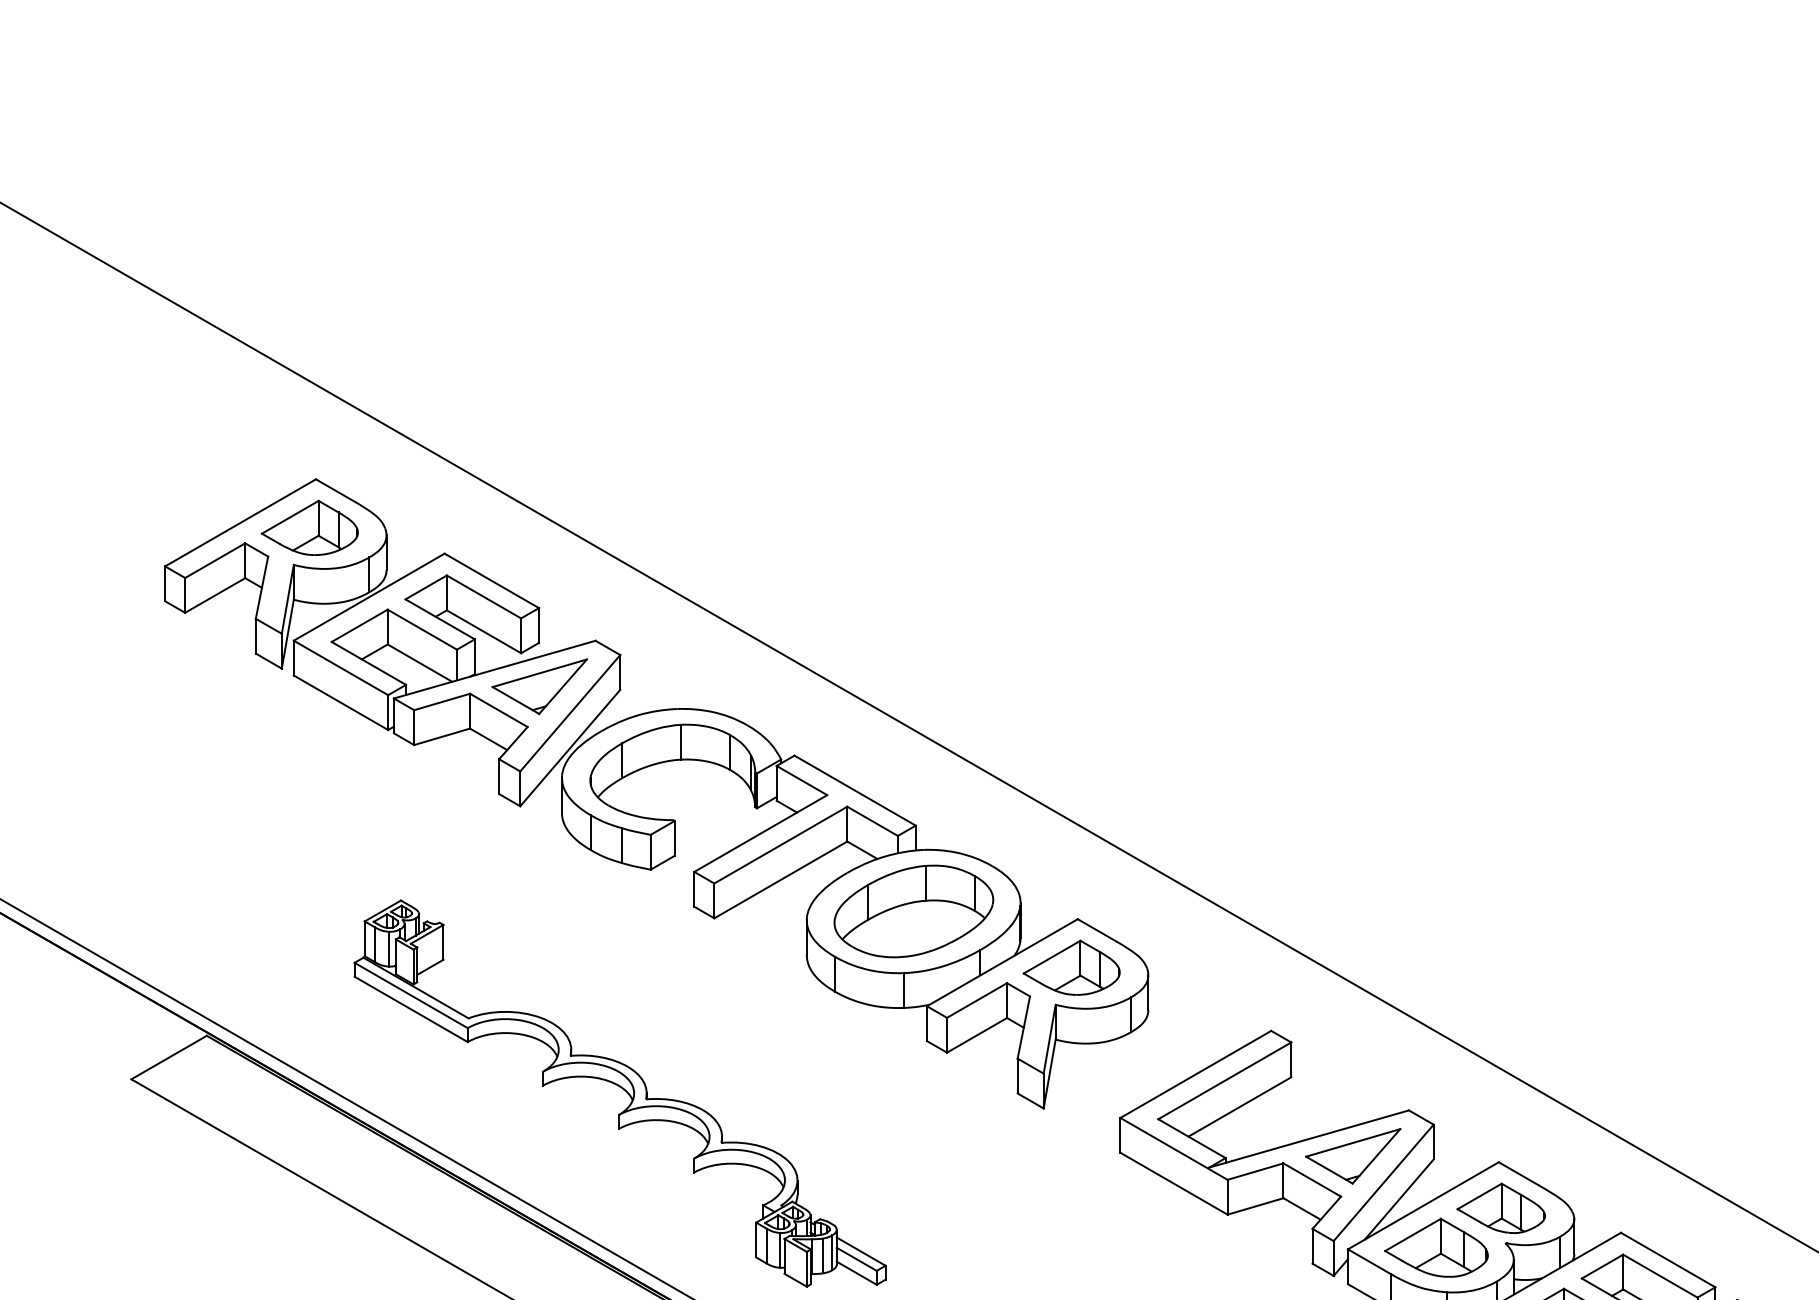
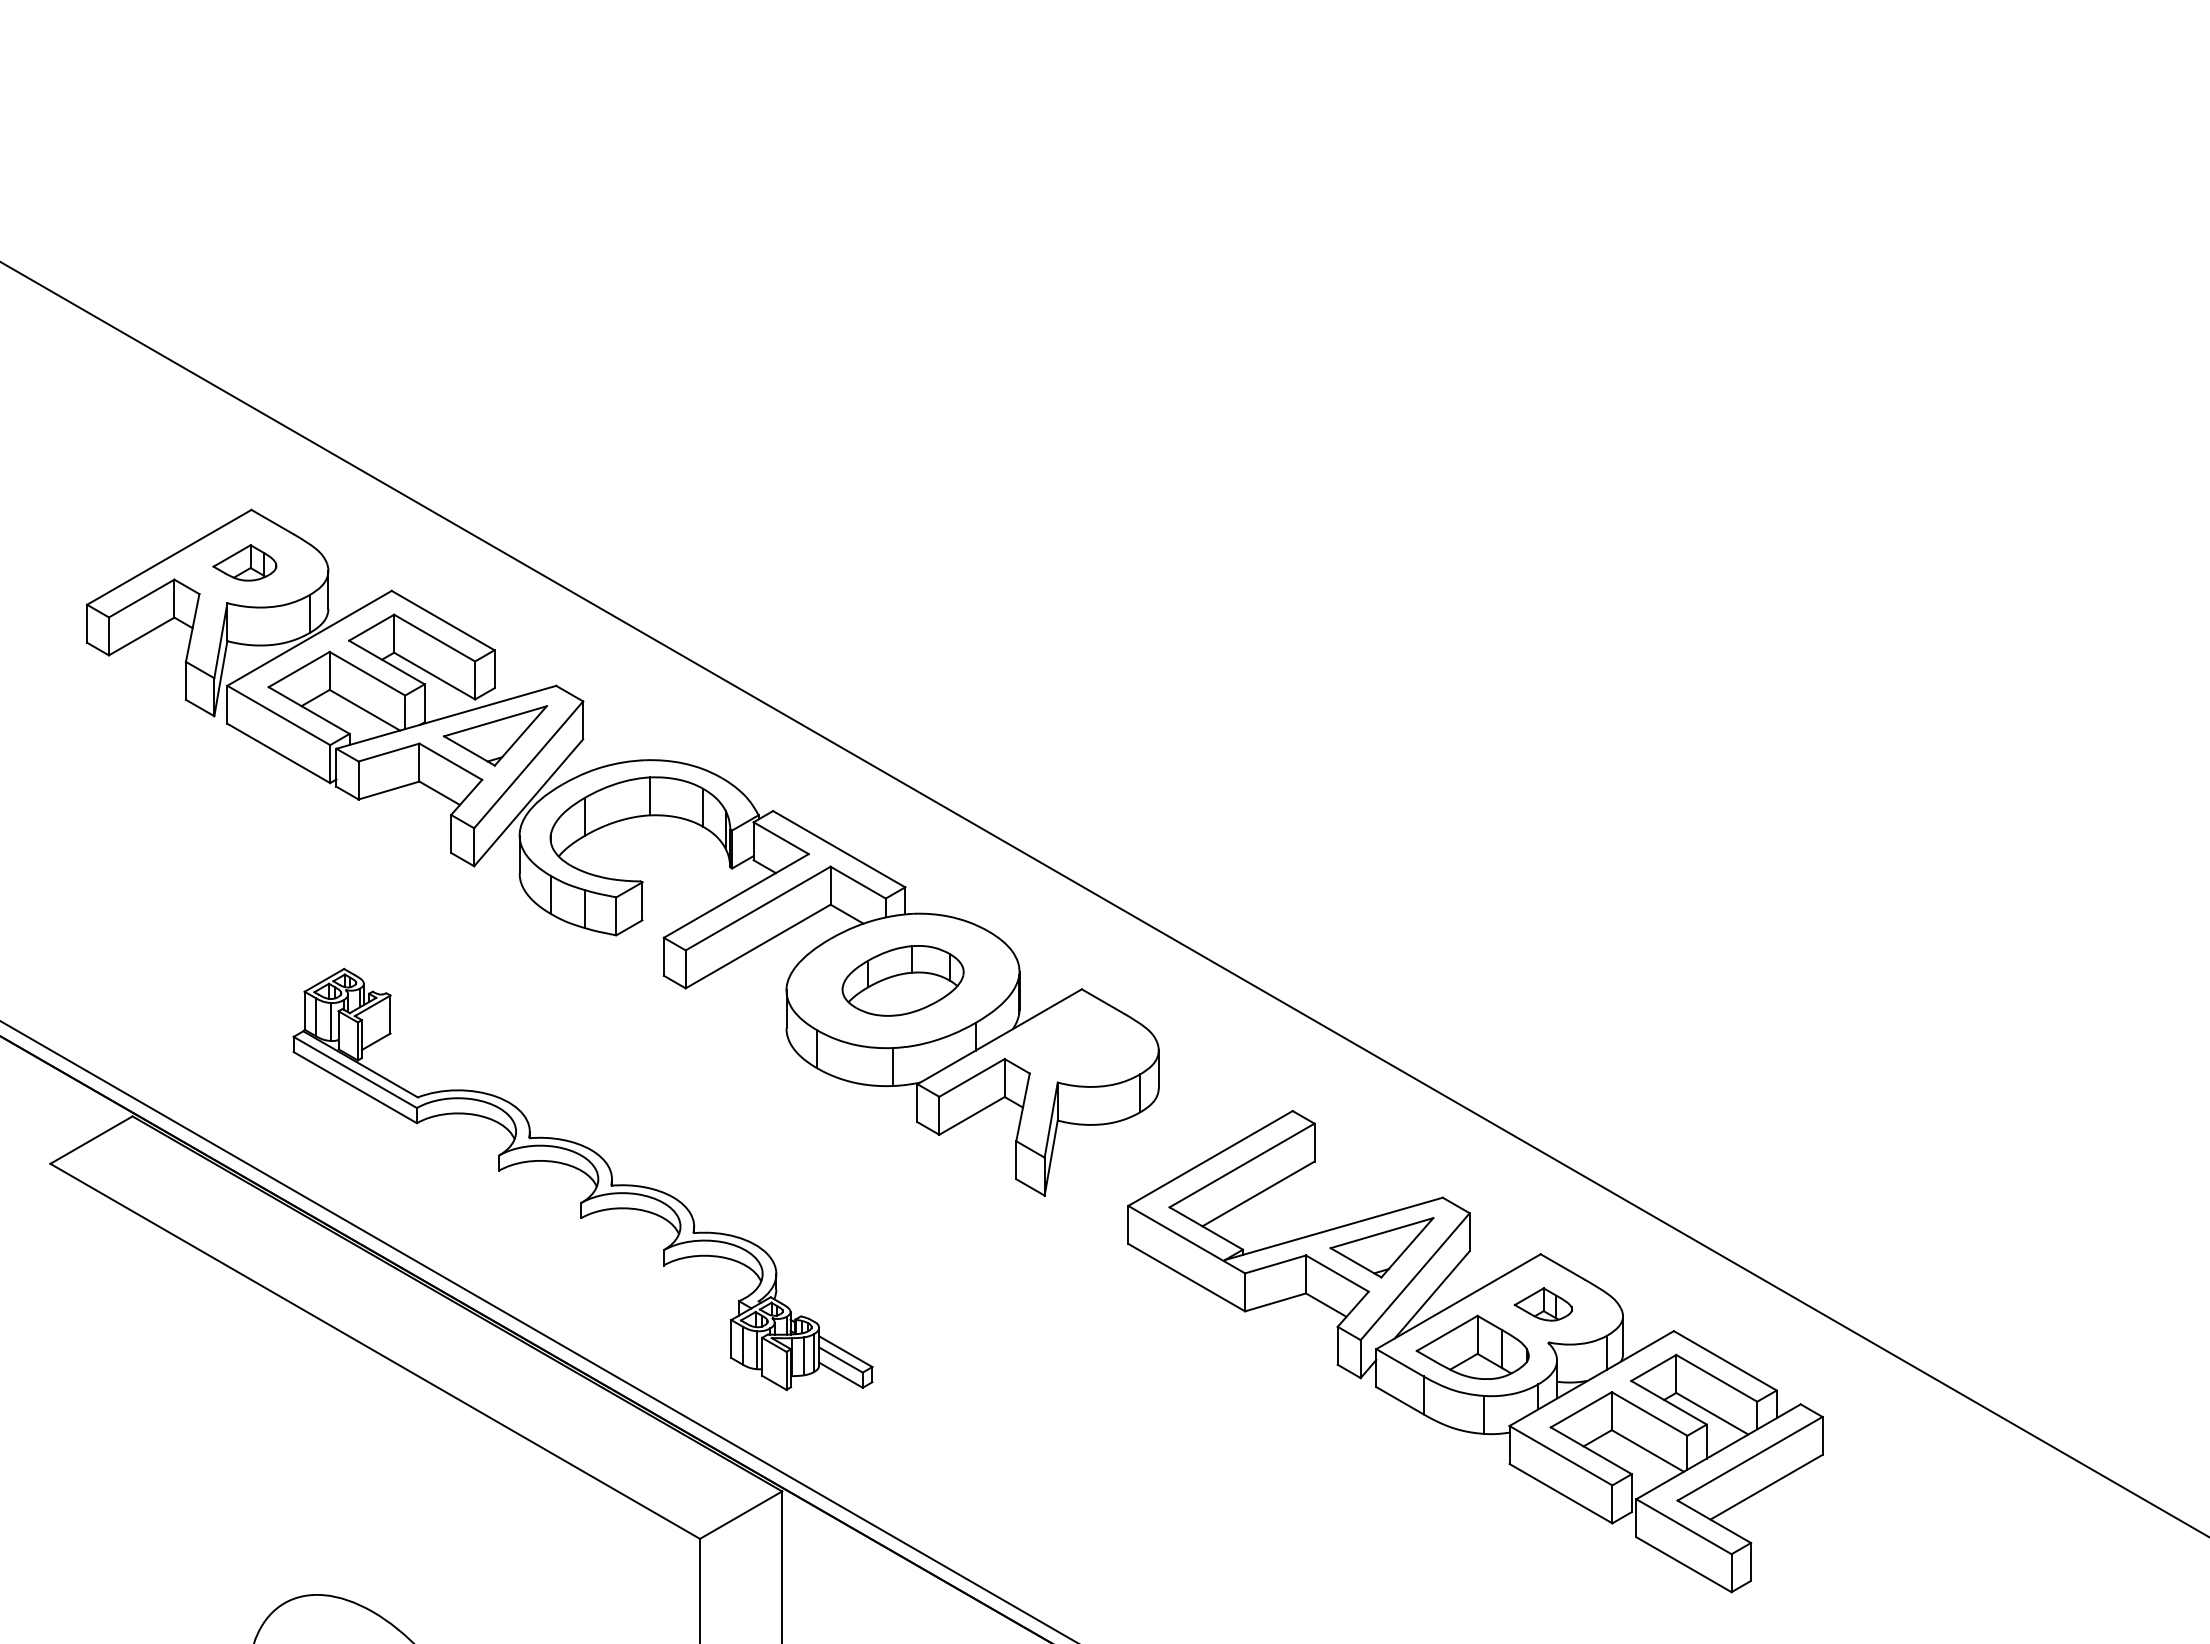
part: (309, 527) -> (244, 562), size x0.6
part: (913, 911) -> (902, 980), size x0.7
part: (1071, 967) -> (1074, 1041), removed
part: (1501, 1208) -> (1543, 1304), size x0.6

